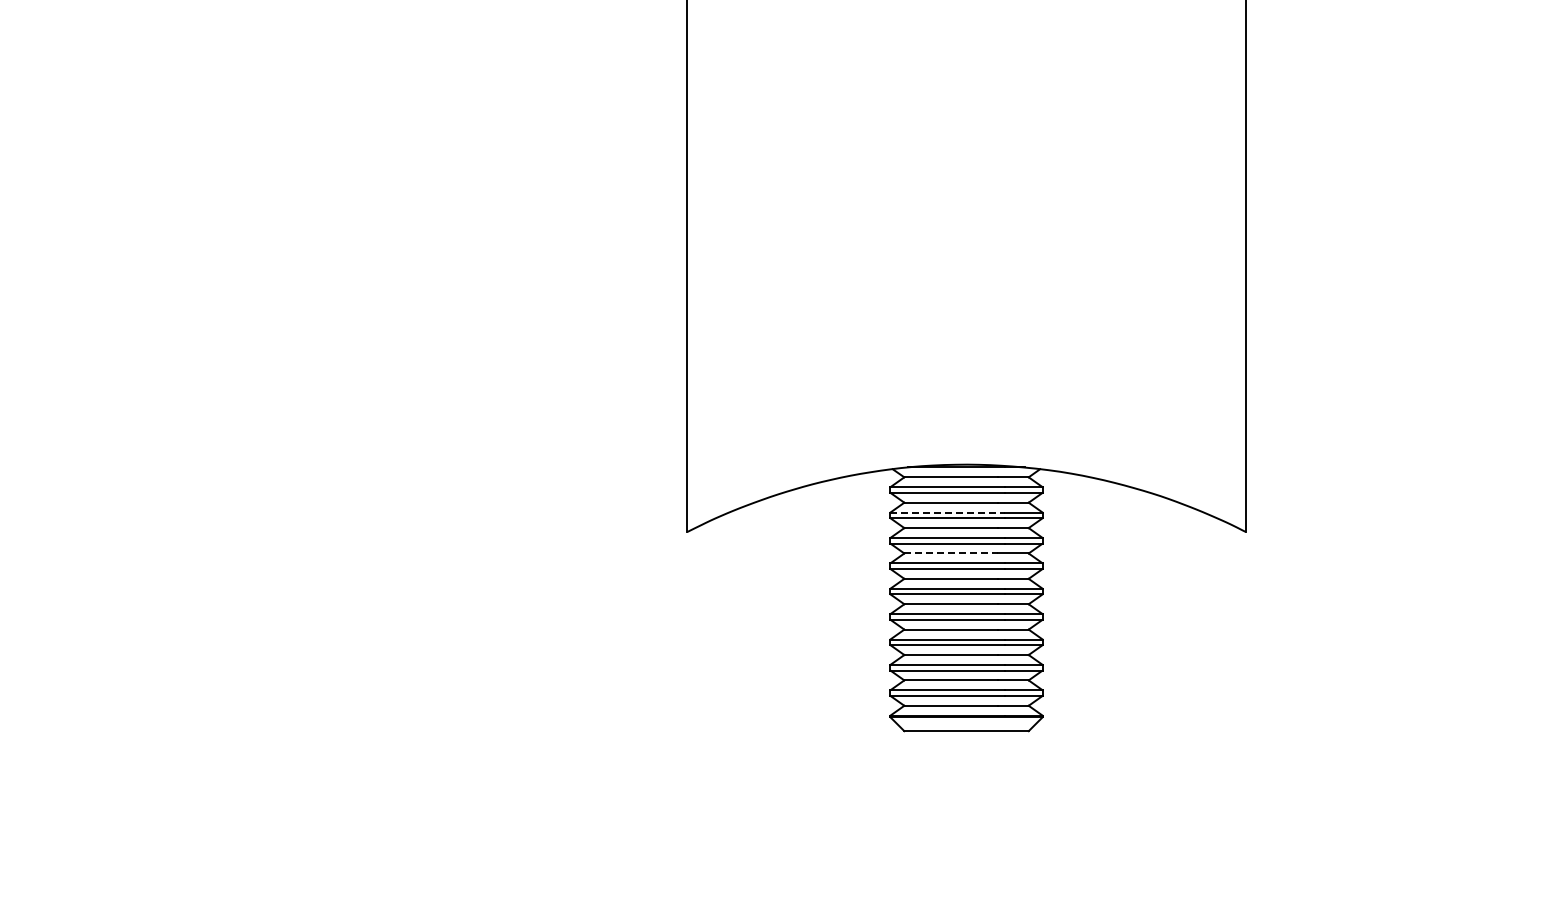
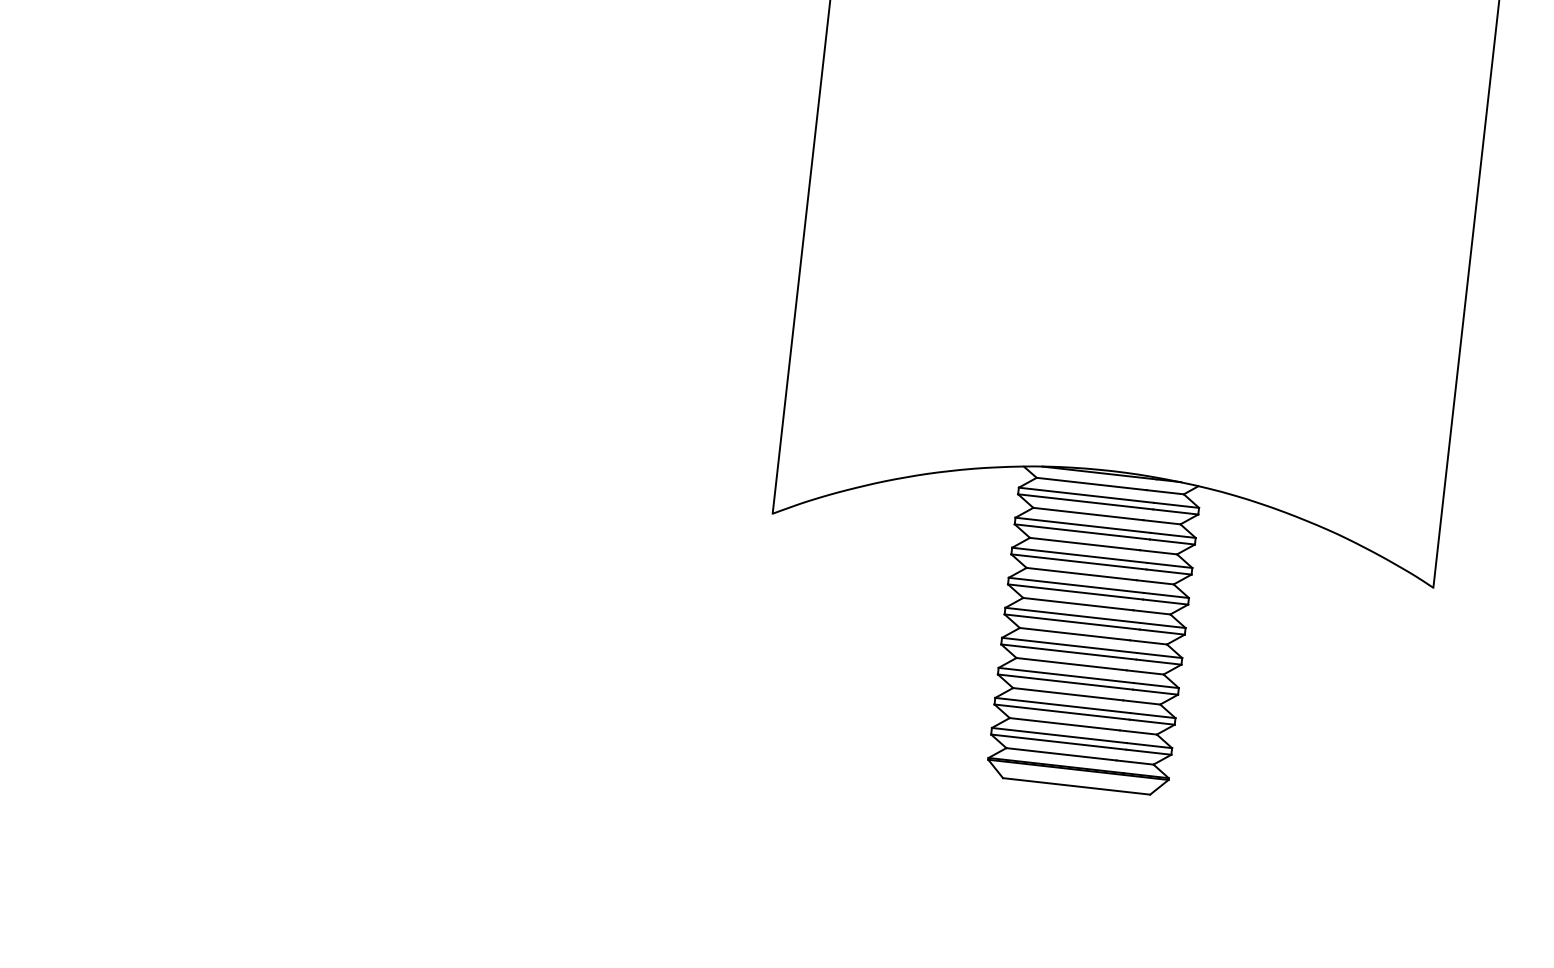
line: (948, 512) -> (1084, 525), dashed -> solid
line: (950, 553) -> (1081, 574), dashed -> solid

